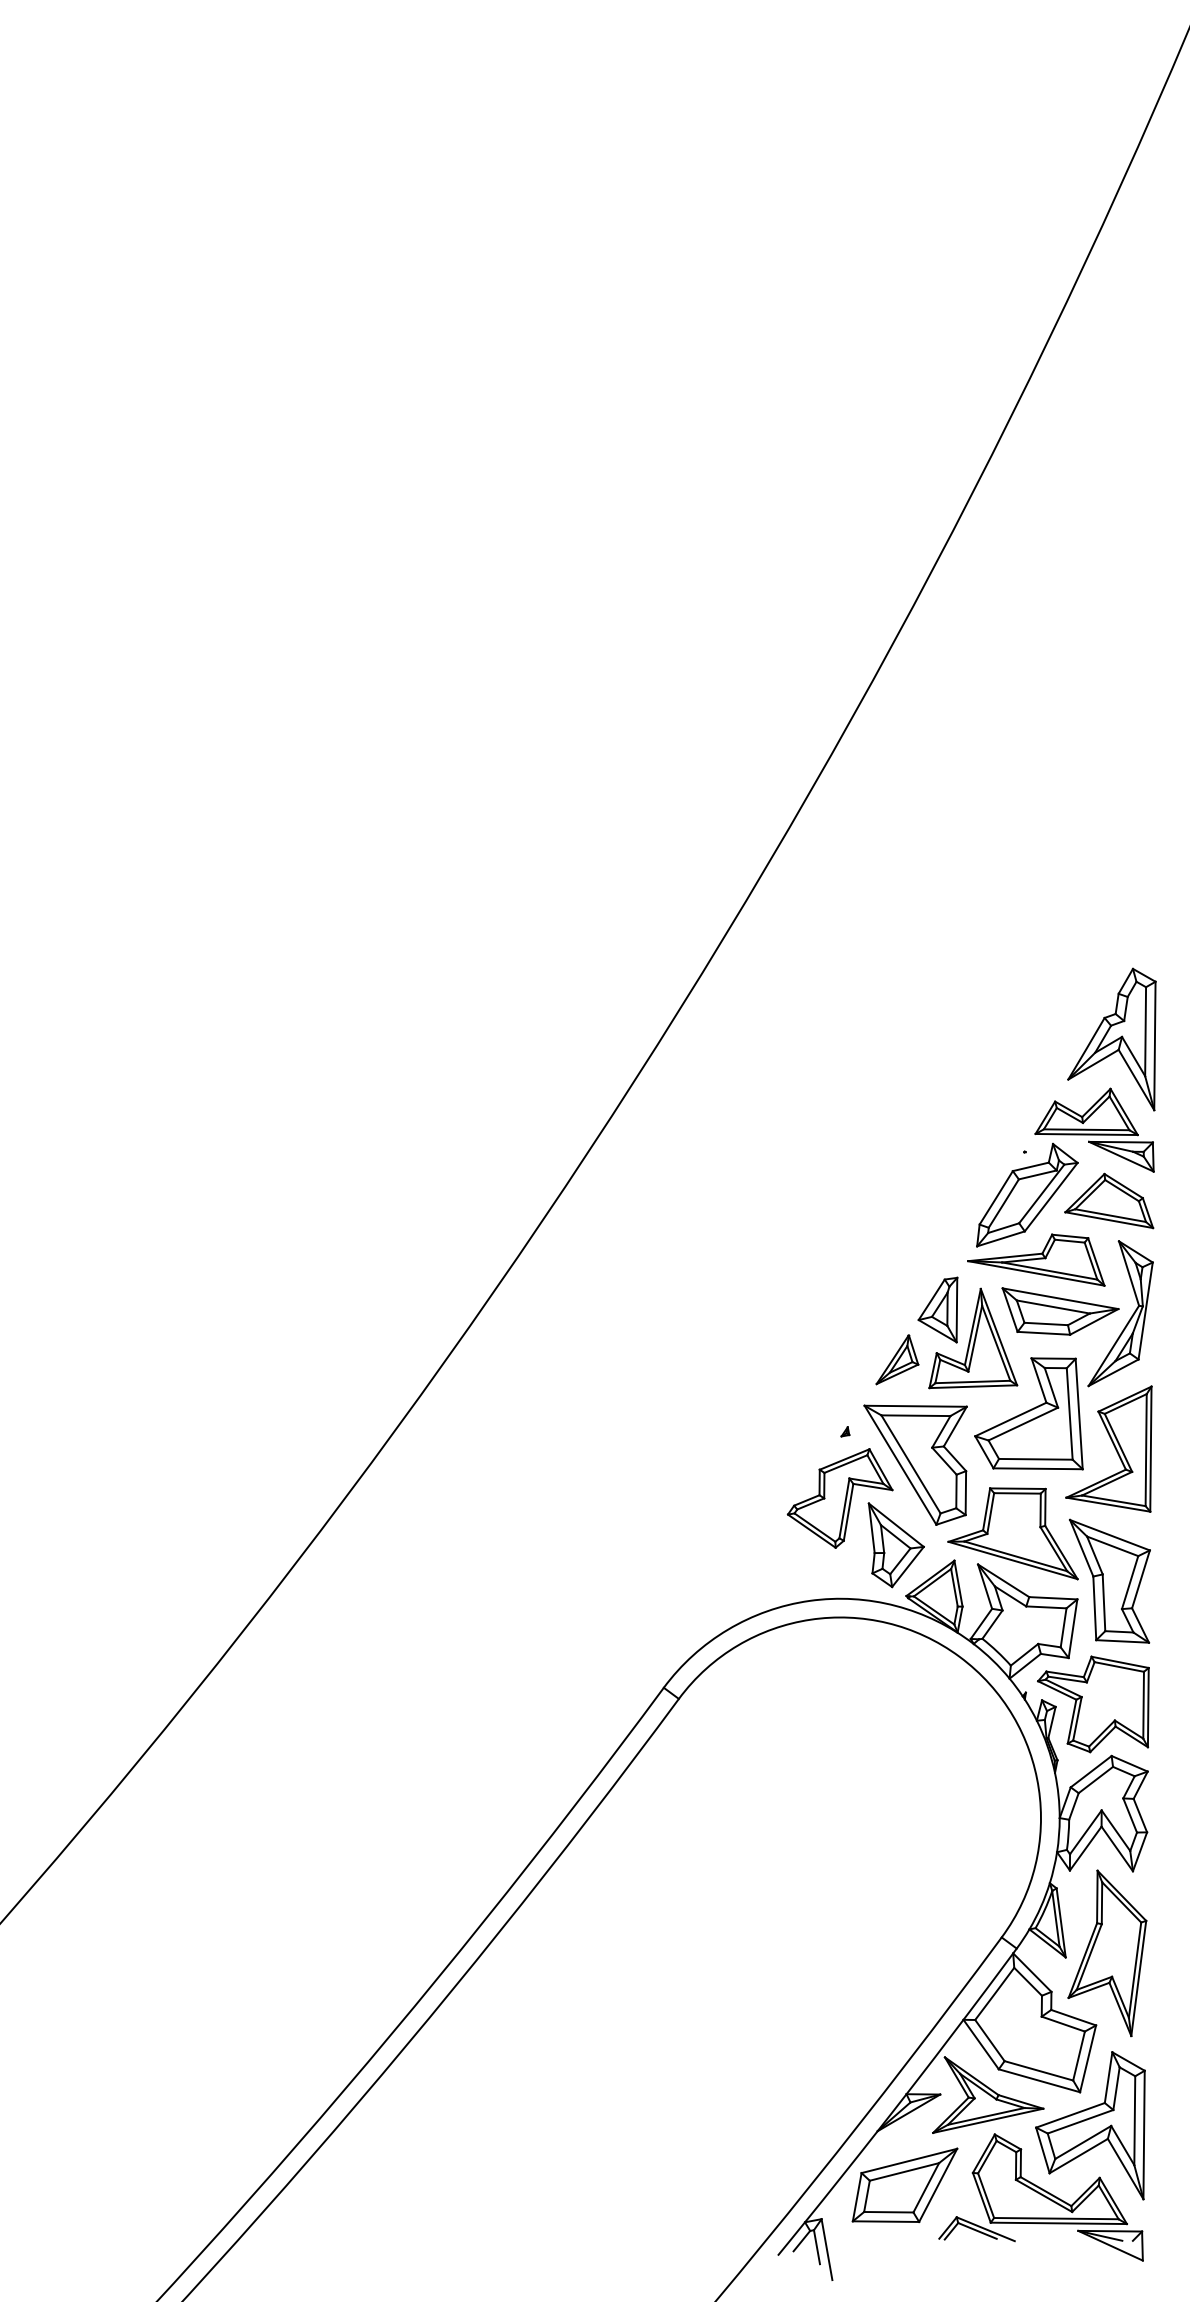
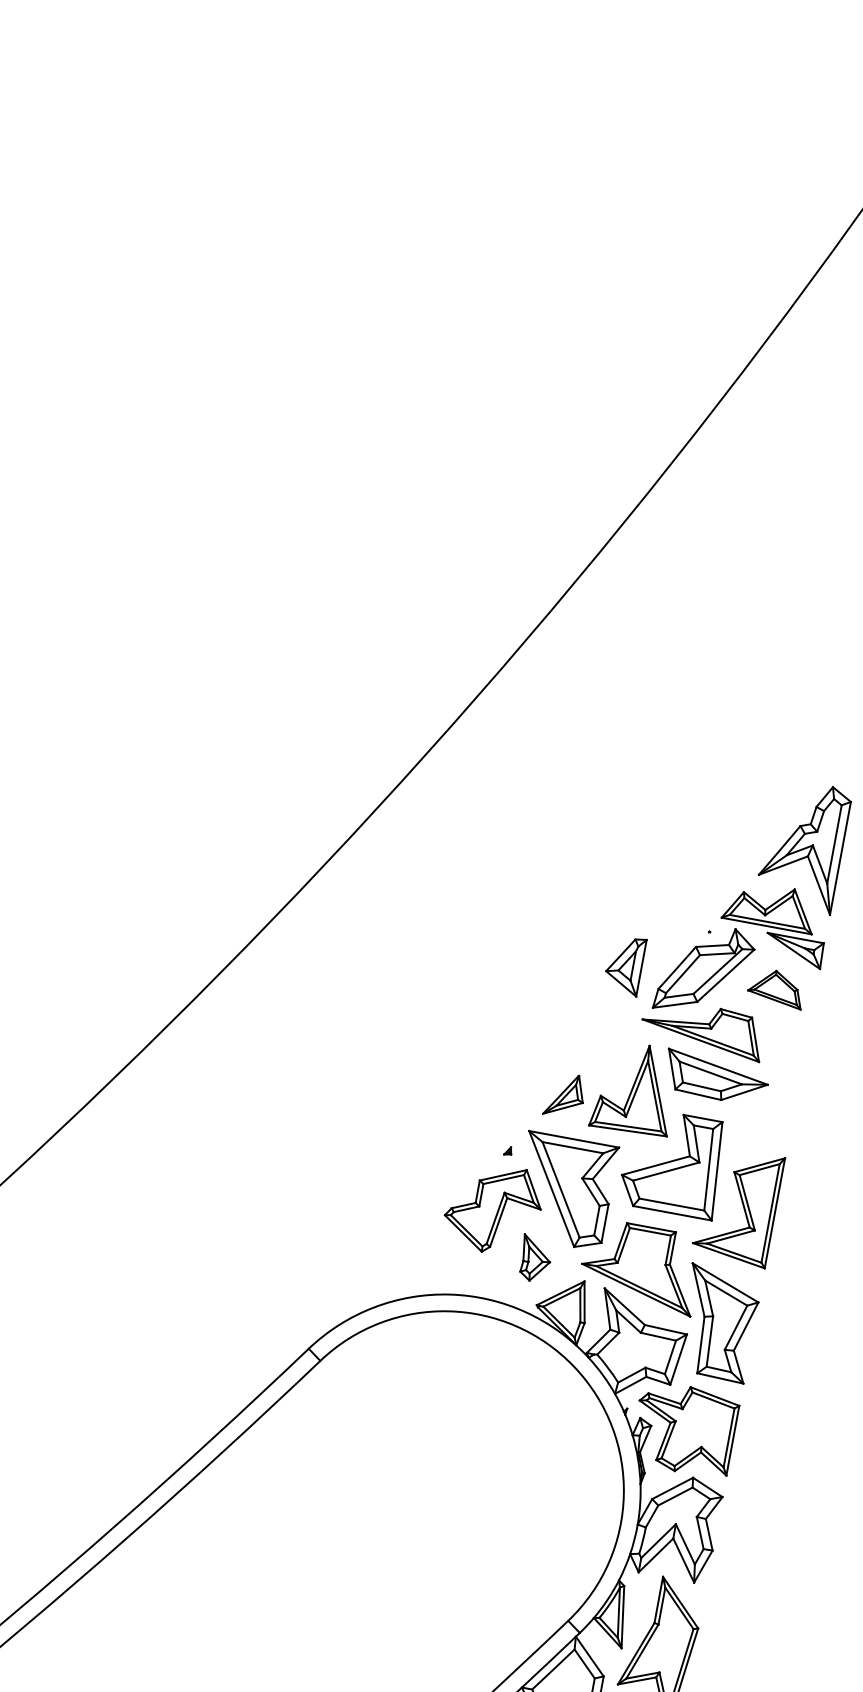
part: (1109, 1200) -> (776, 987), size x0.7
part: (937, 1309) -> (624, 964), moved
part: (1128, 1320) -> (774, 1096), removed
part: (895, 1545) -> (534, 1258), size x0.6

